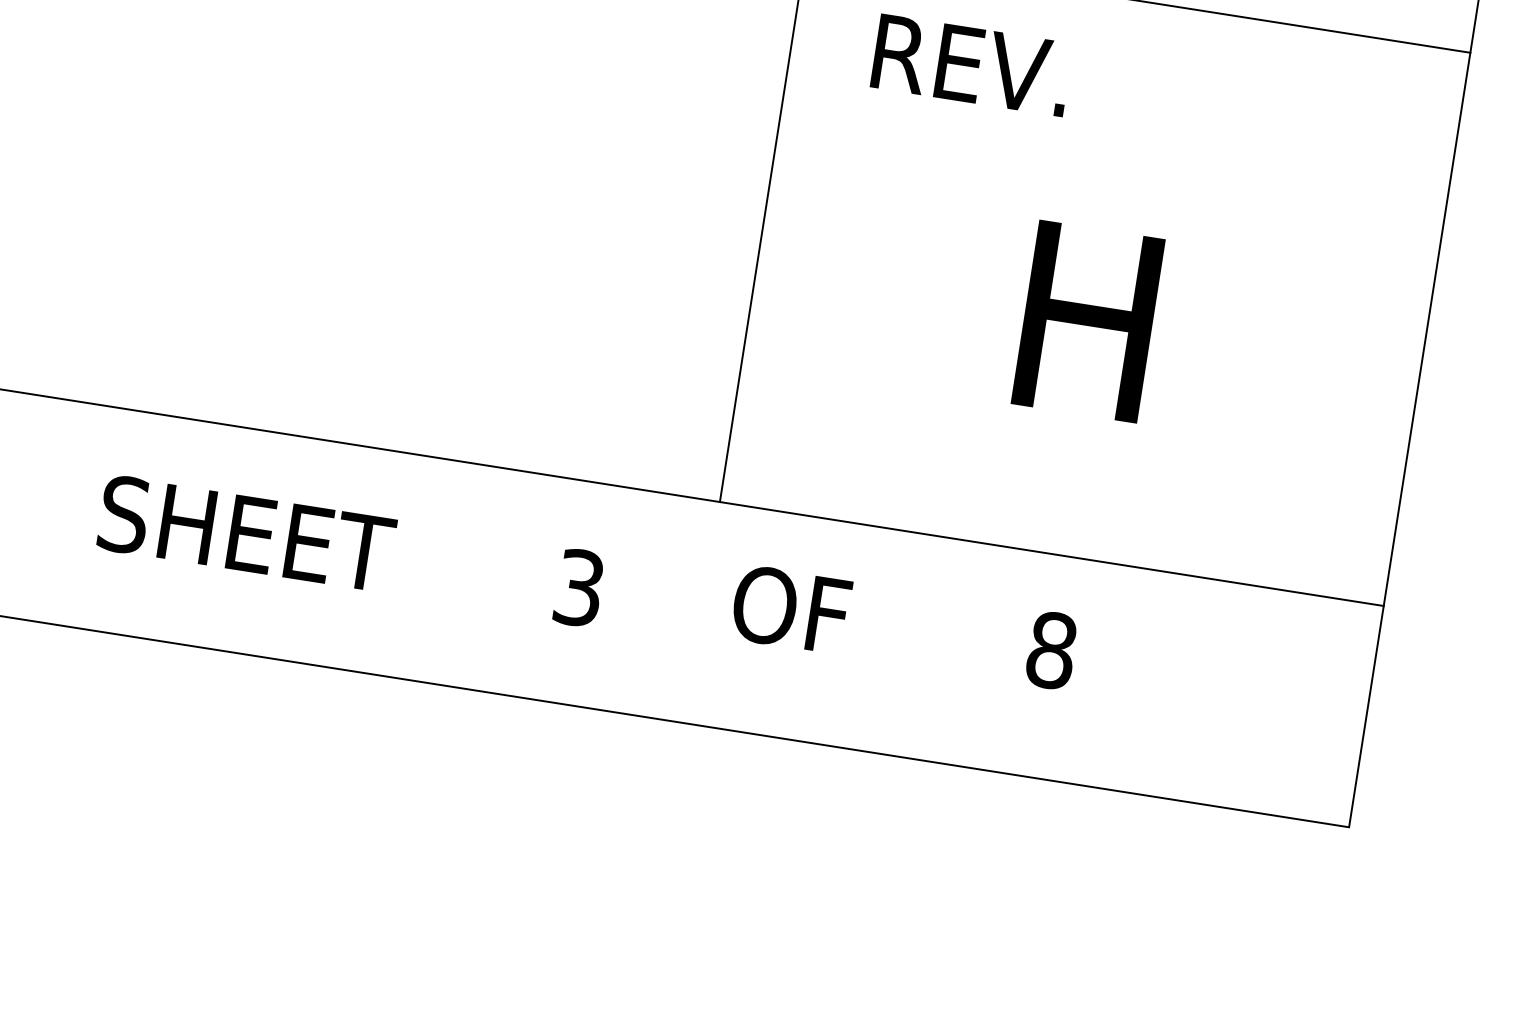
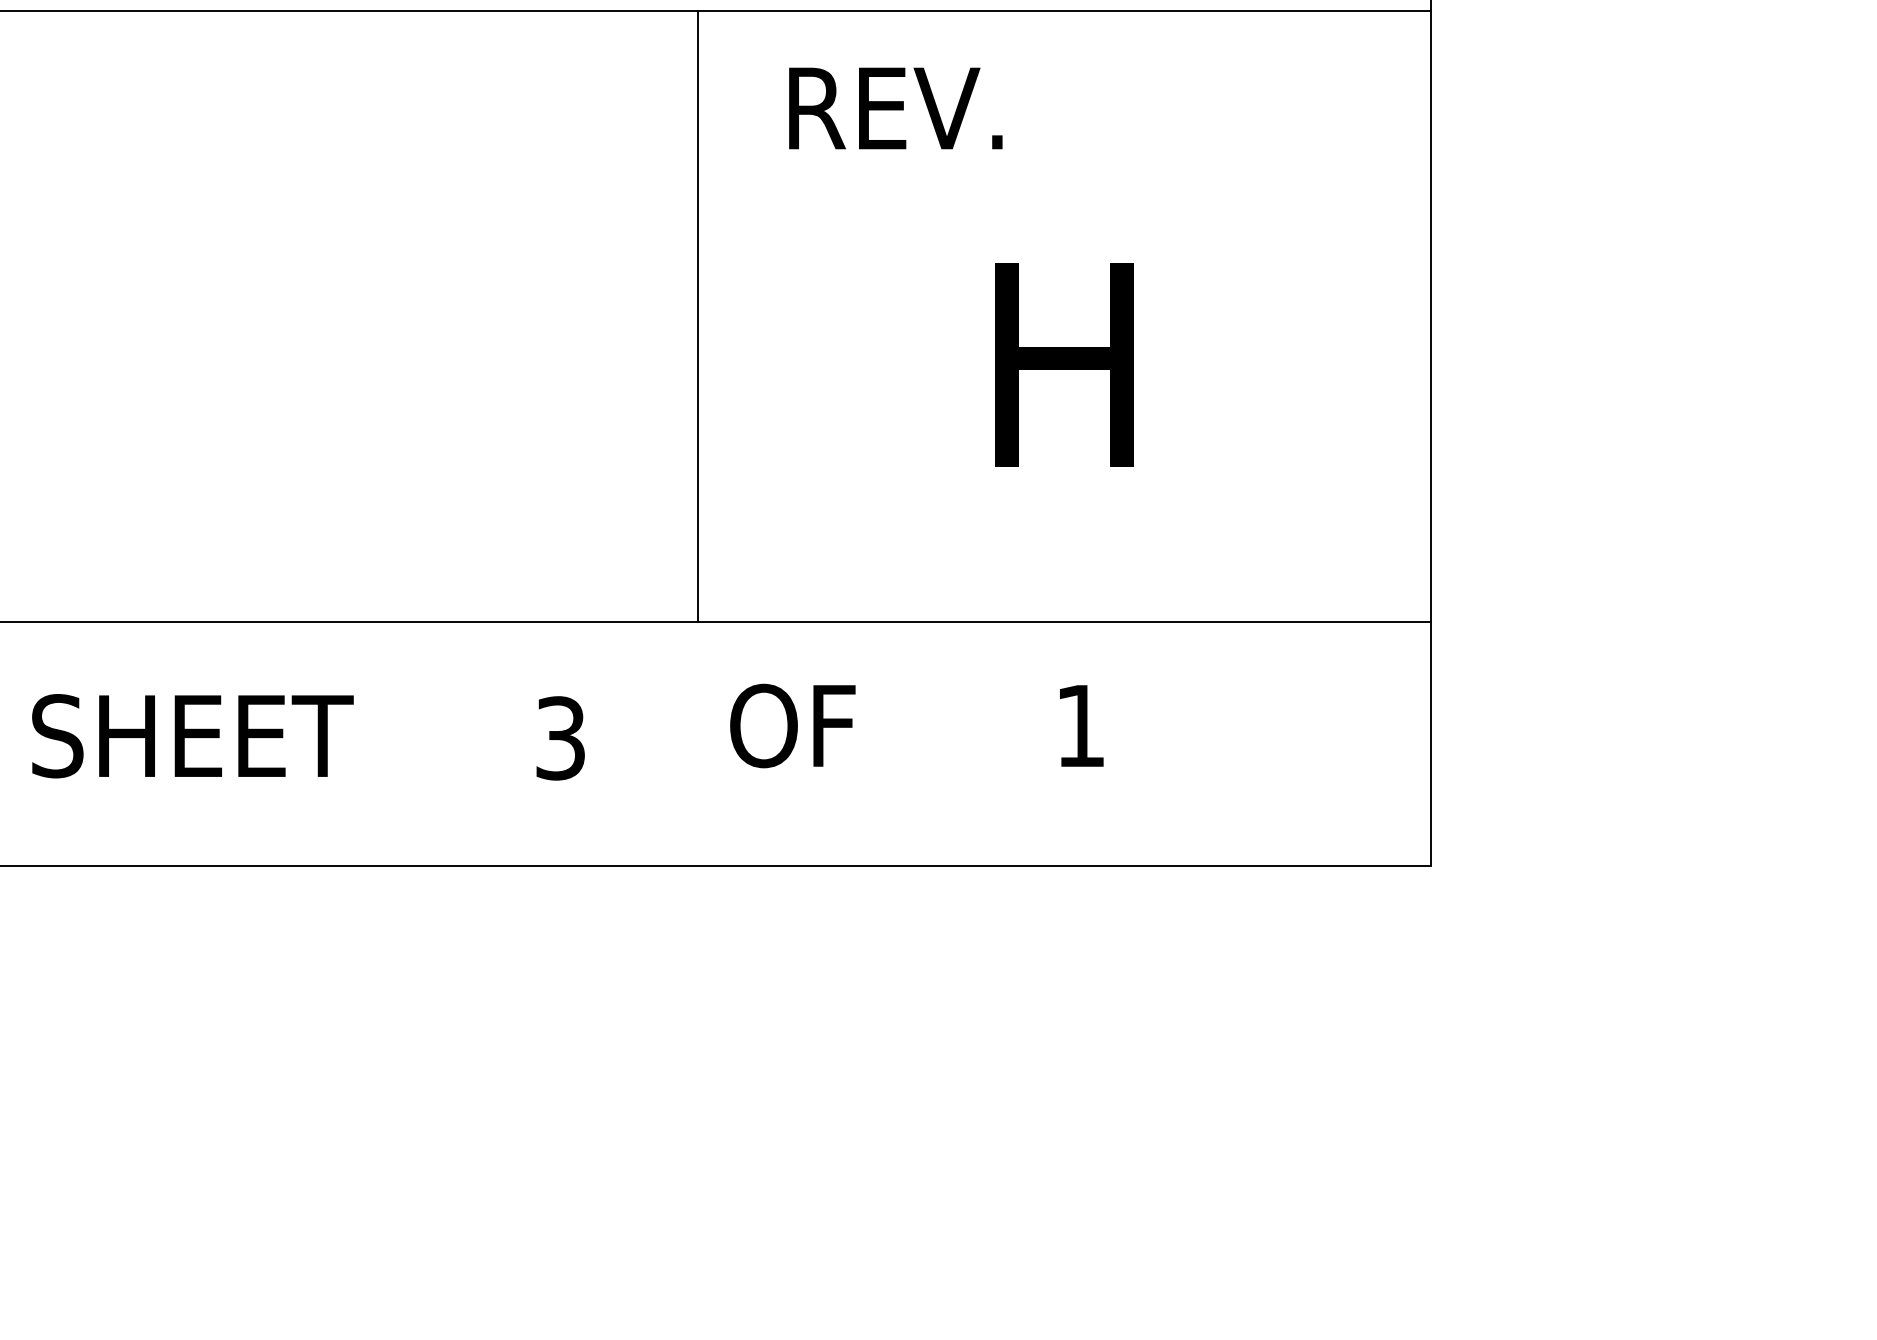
text: (1051, 650) -> (1080, 725), 8 -> 1

